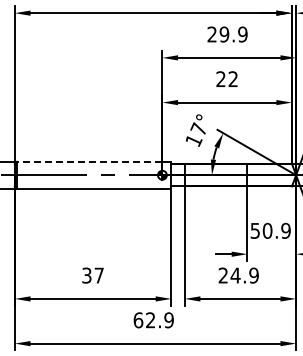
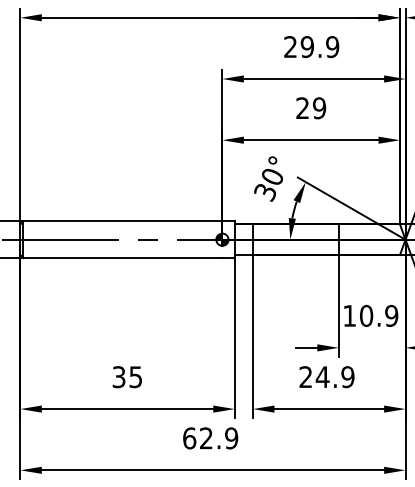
text: (233, 79) -> (319, 108), 22 -> 29
text: (195, 134) -> (267, 183), 17° -> 30°
line: (89, 161) -> (122, 220), dashed -> solid
text: (254, 230) -> (348, 315), 50.9 -> 10.9
text: (98, 275) -> (134, 377), 37 -> 35

